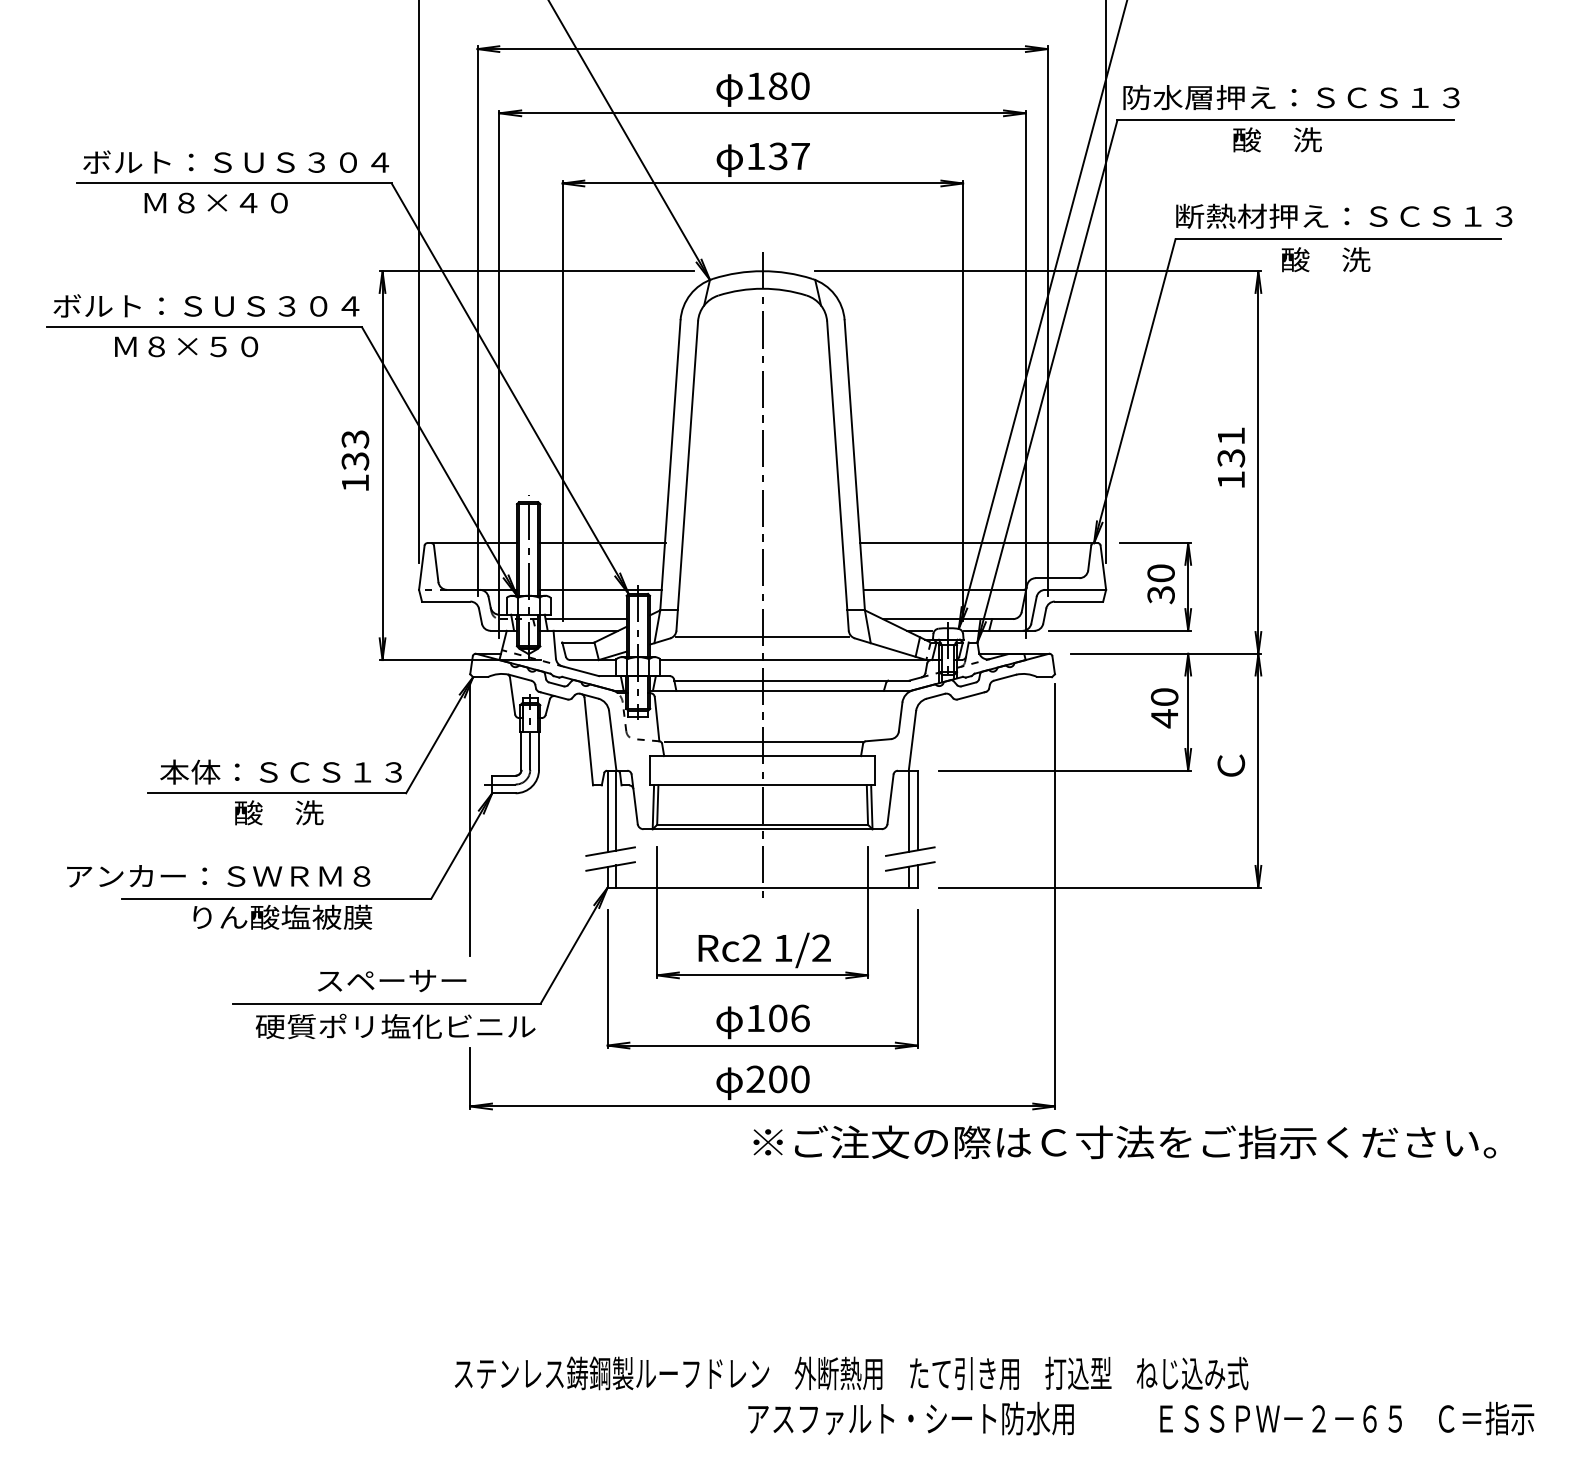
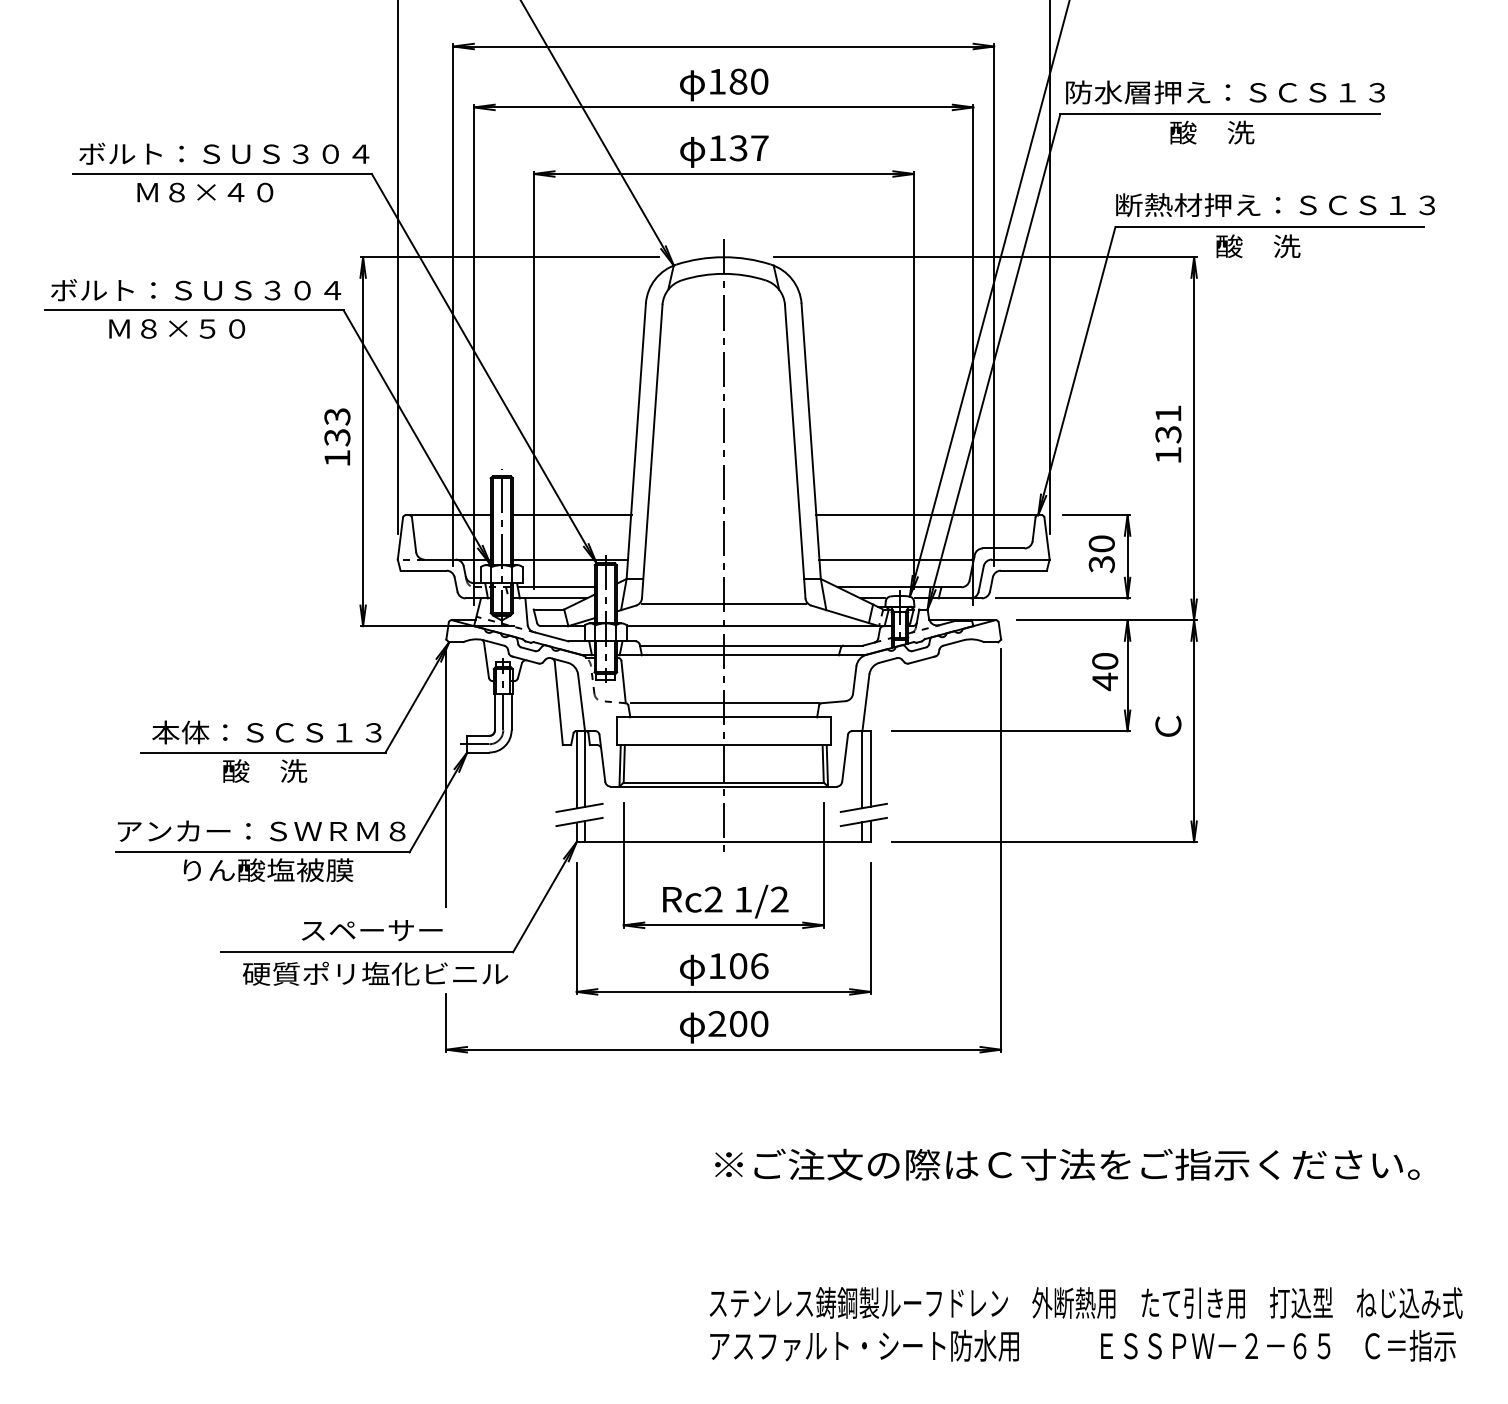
text: (218, 875) -> (261, 830), moved
text: (1124, 1142) -> (1067, 1164), moved
text: (850, 1372) -> (1085, 1302), moved

